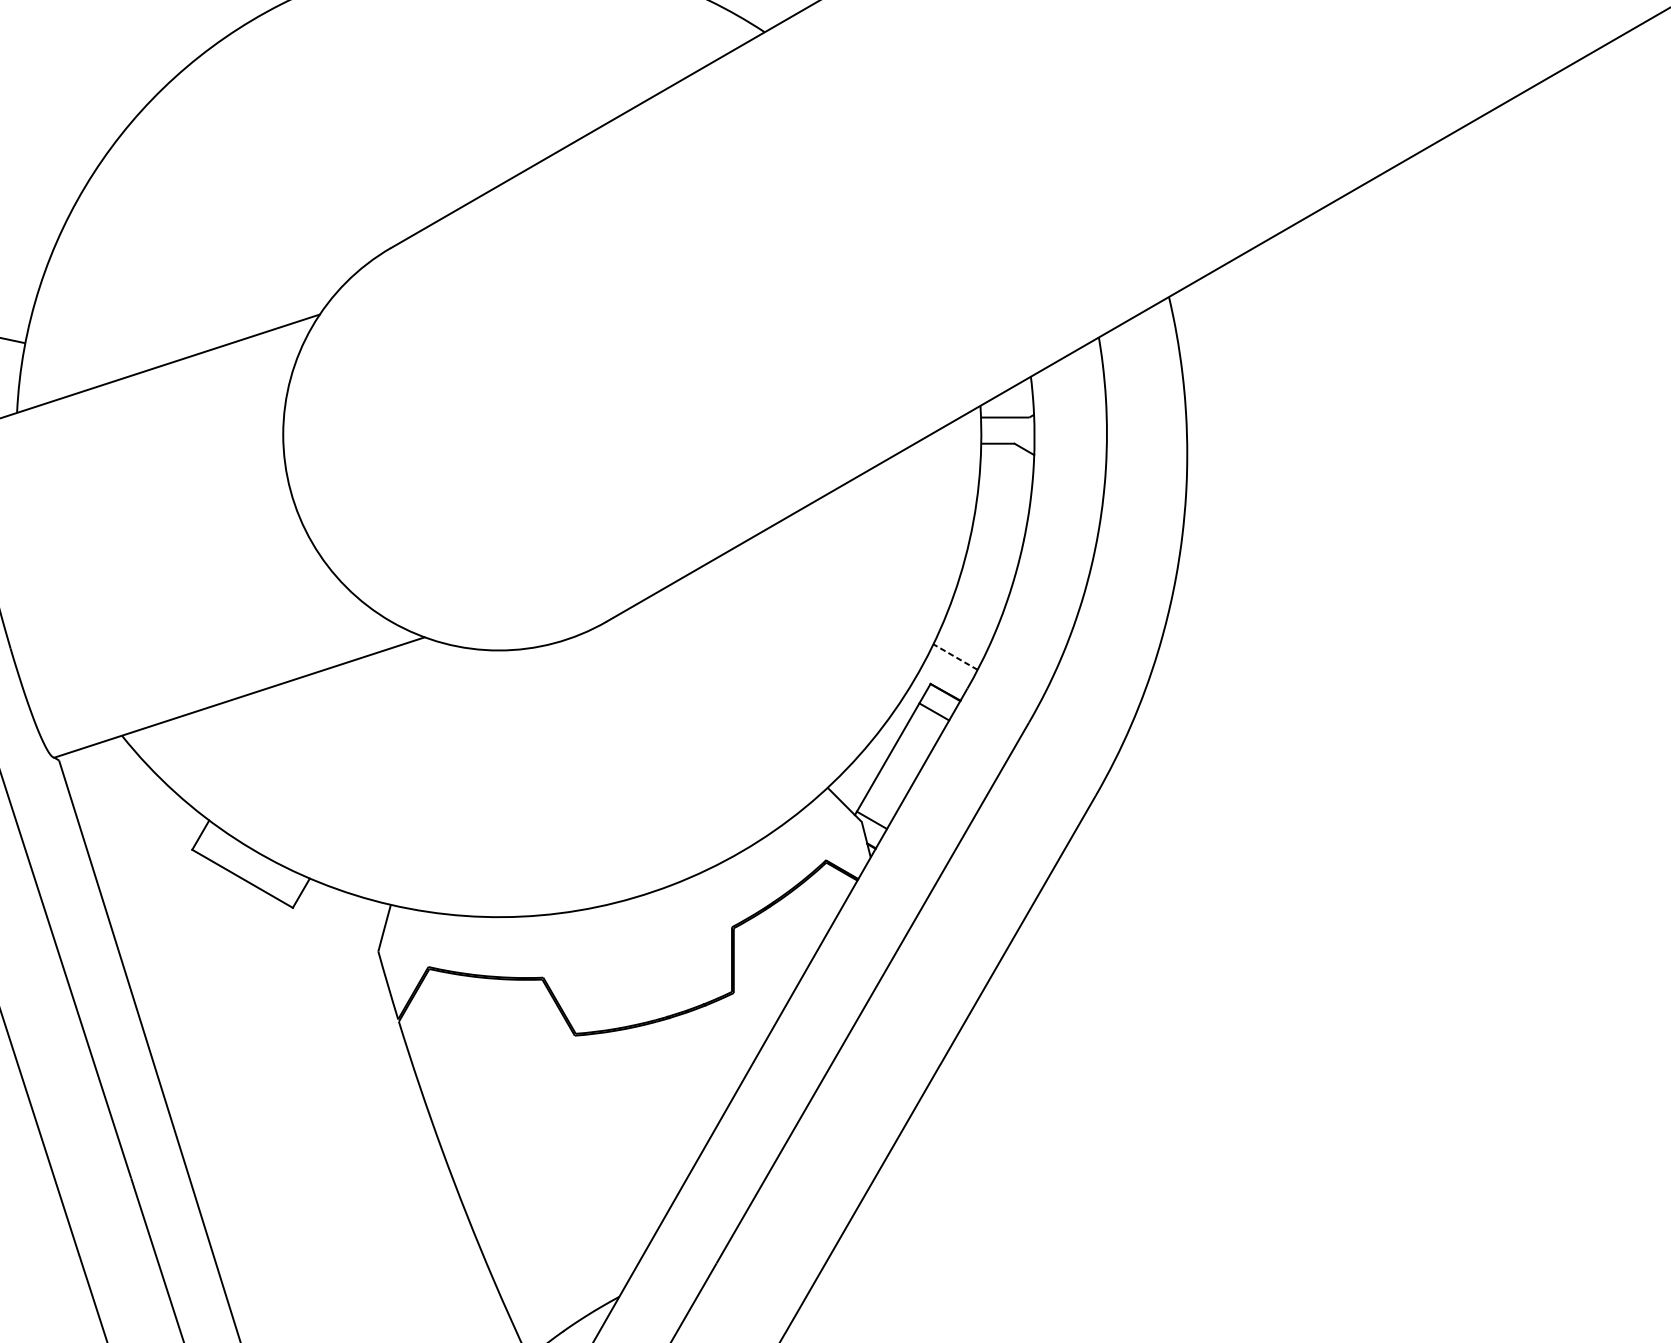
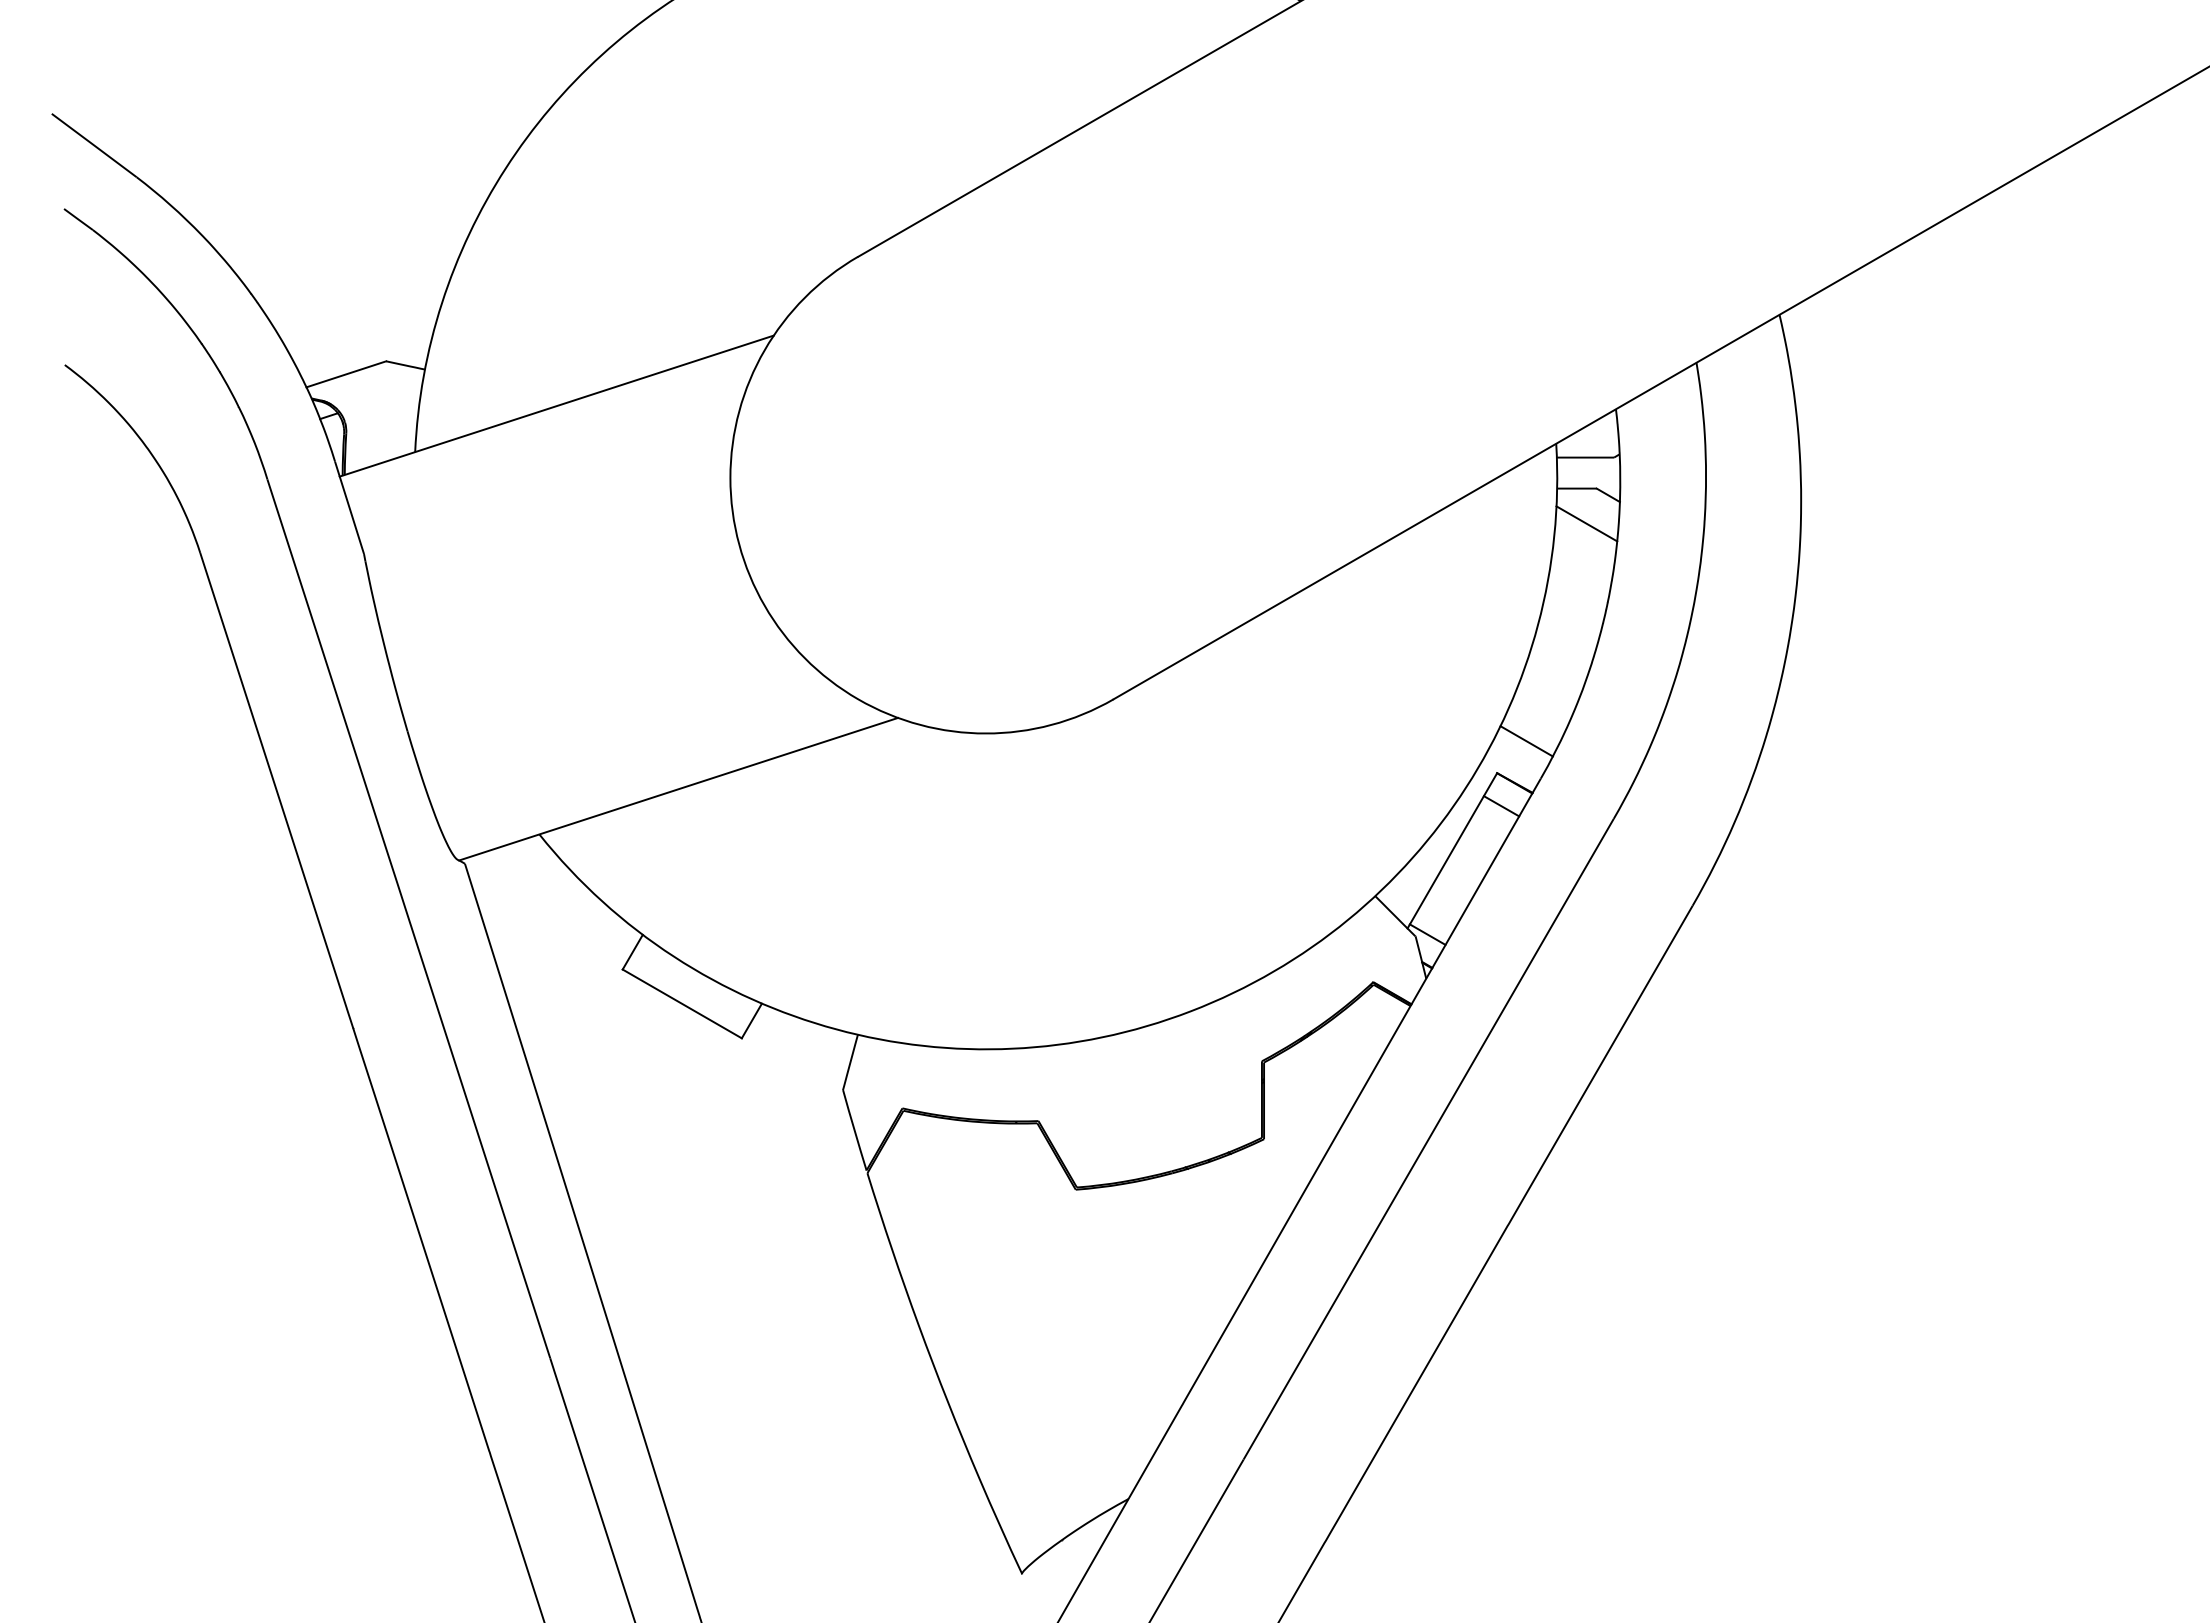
line: (1006, 473) -> (1586, 523), added
line: (955, 657) -> (1526, 741), dashed -> solid

